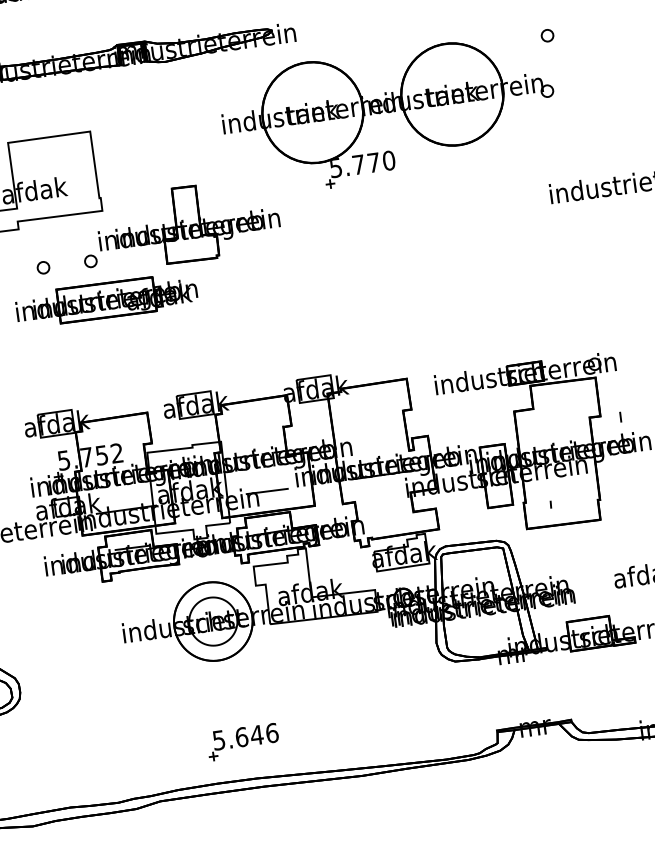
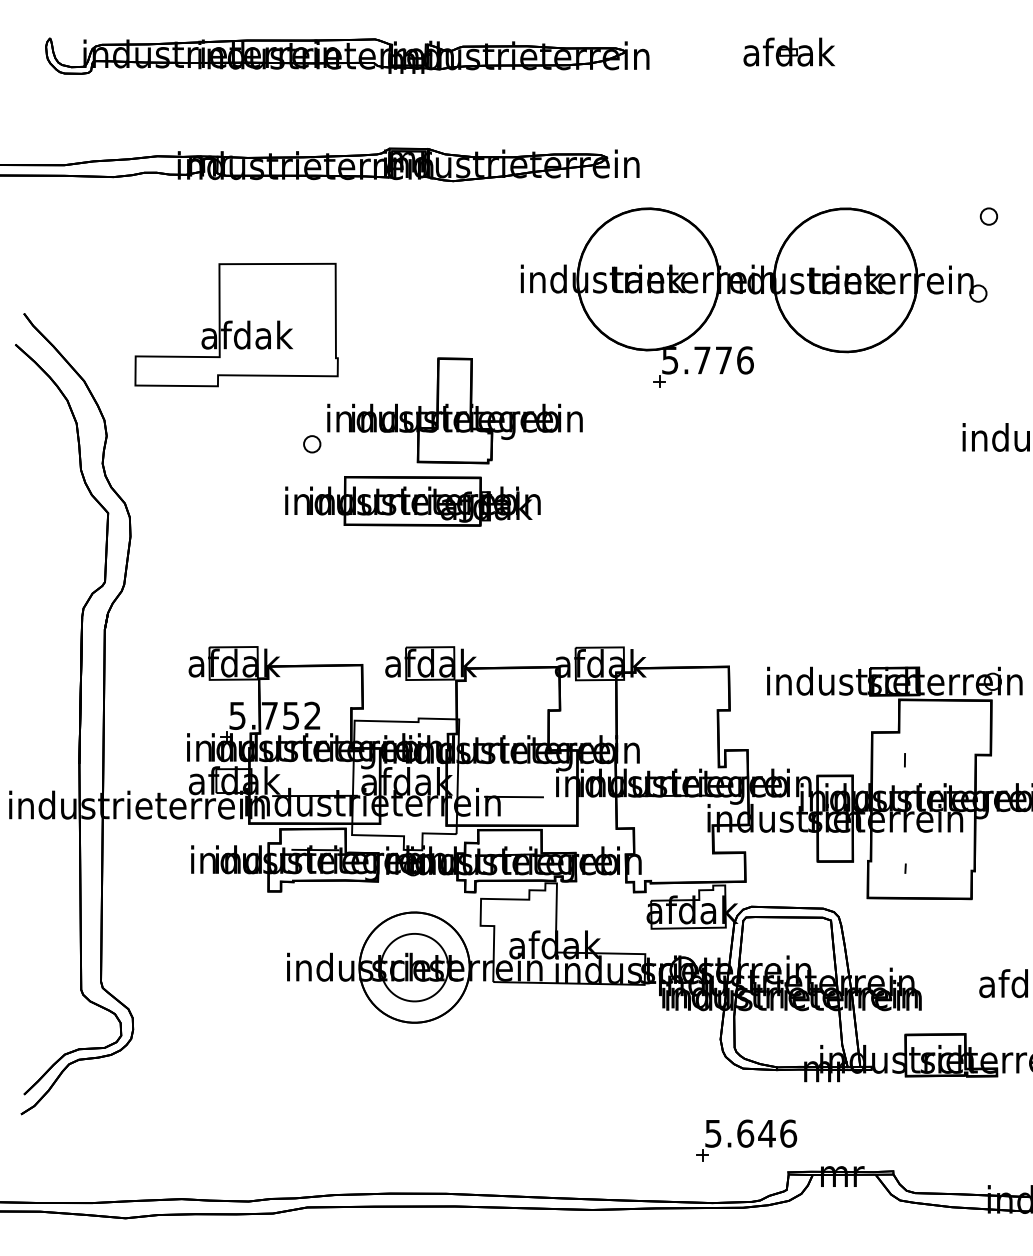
text: (389, 160) -> (745, 360), 5.770 -> 5.776
part: (43, 267) -> (245, 444), removed
part: (106, 300) -> (412, 501), moved
line: (620, 417) -> (904, 760), moved
part: (243, 741) -> (746, 1140), moved

